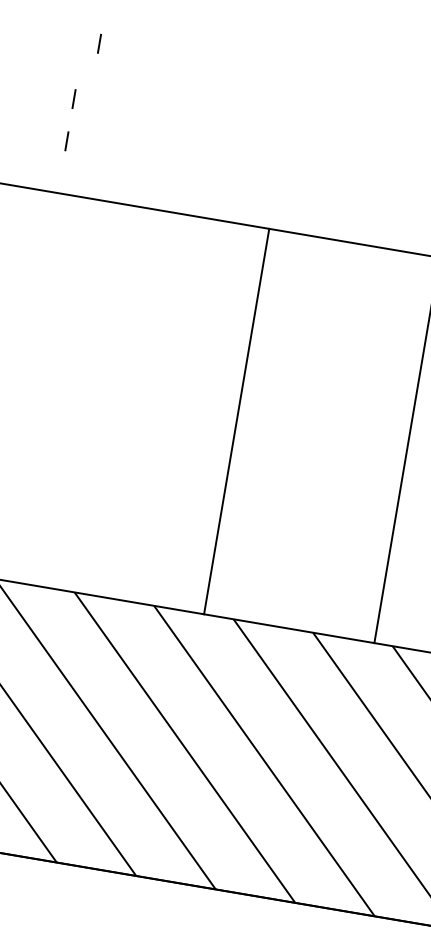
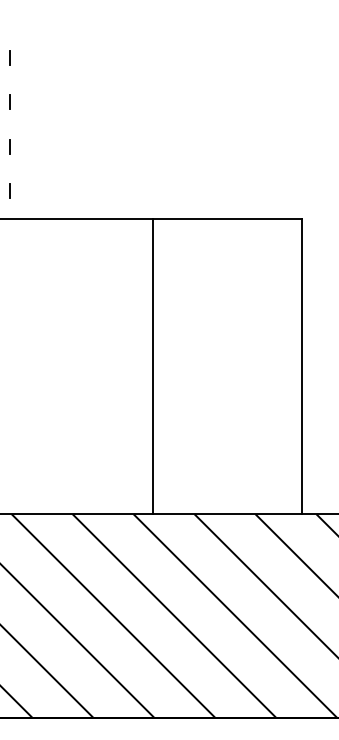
line: (99, 42) -> (9, 101), moved
line: (66, 140) -> (9, 190), moved
line: (236, 421) -> (152, 366), moved

